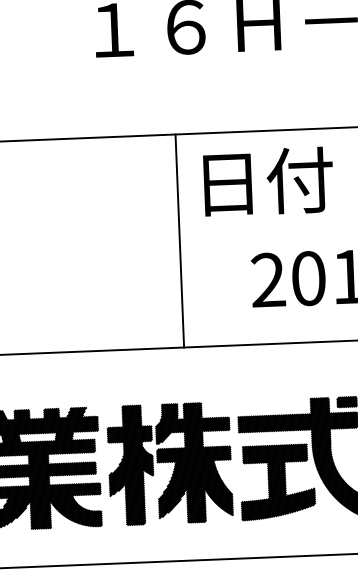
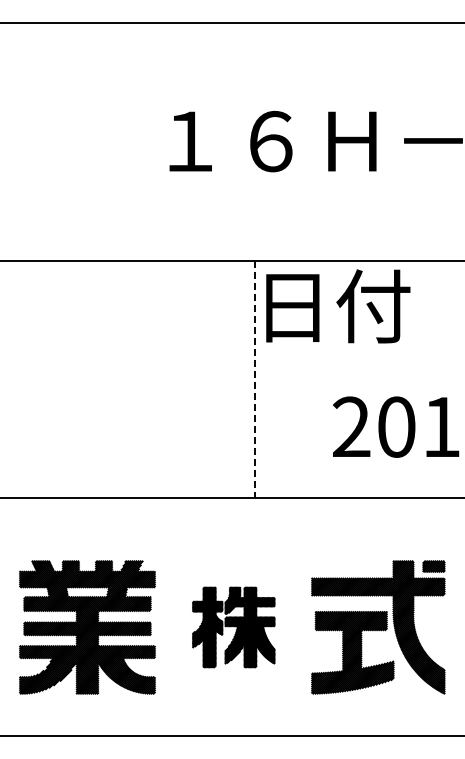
text: (268, 181) -> (338, 306), moved
line: (179, 241) -> (254, 379), solid -> dashed
part: (169, 463) -> (233, 627), size x0.6

